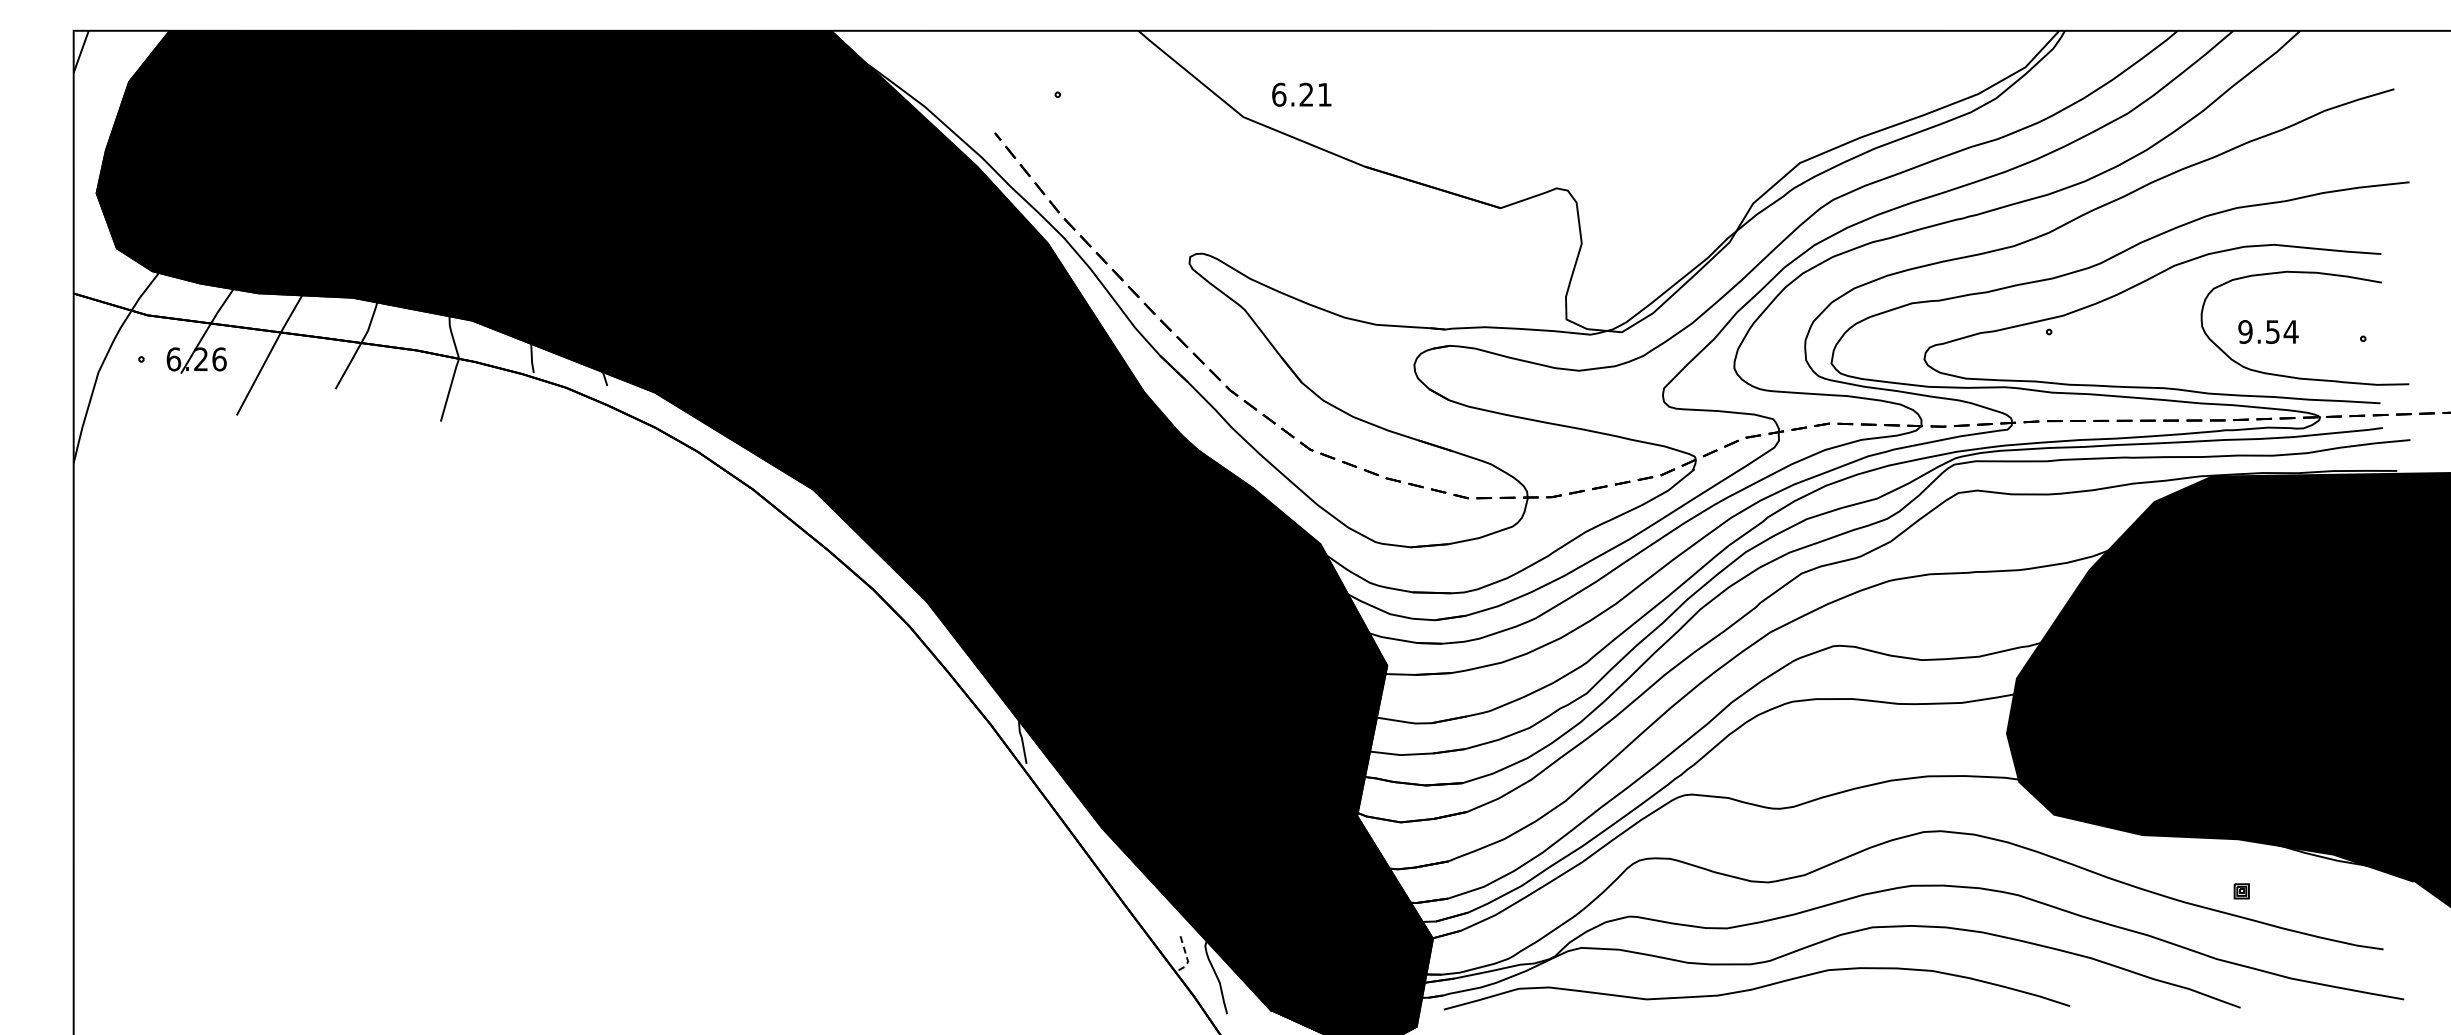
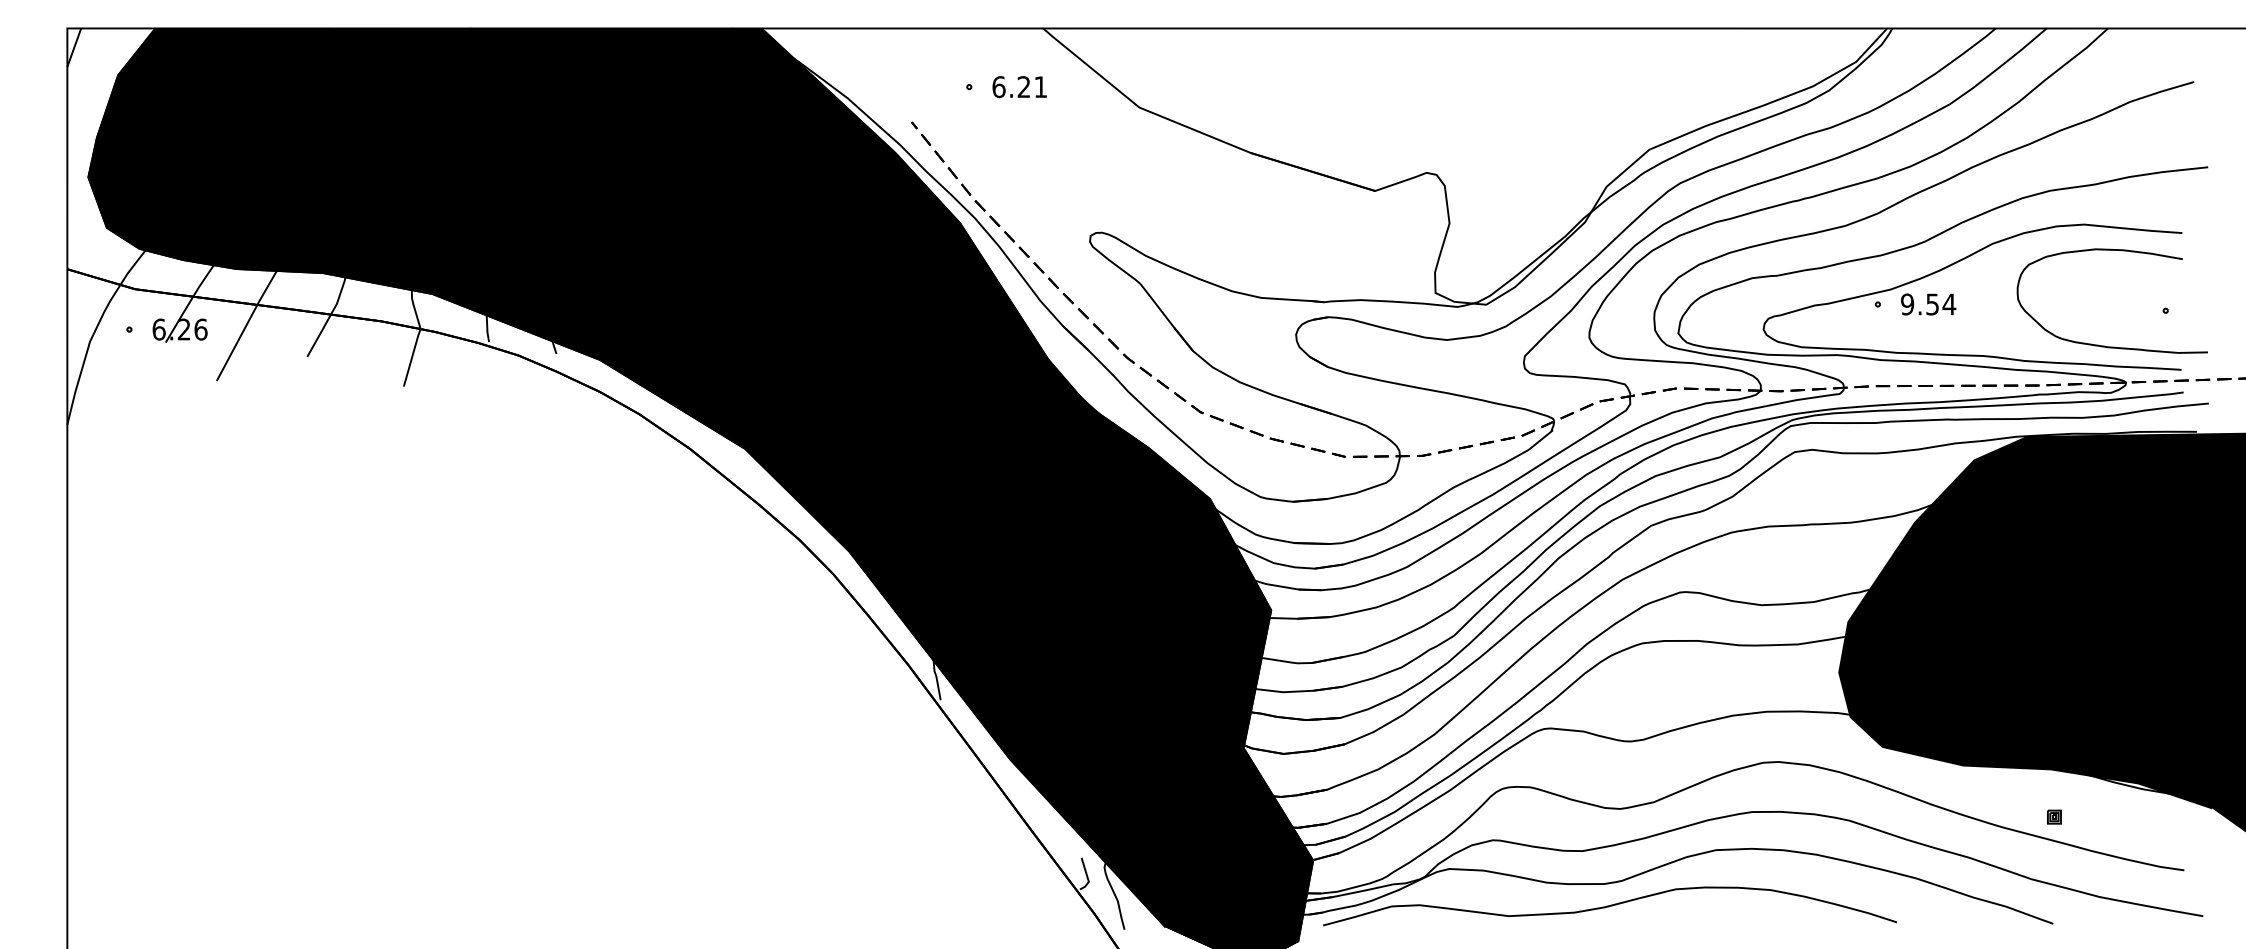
text: (1301, 94) -> (1019, 86), moved
text: (2268, 331) -> (1928, 304), moved
line: (1186, 956) -> (1087, 876), dashed -> solid

